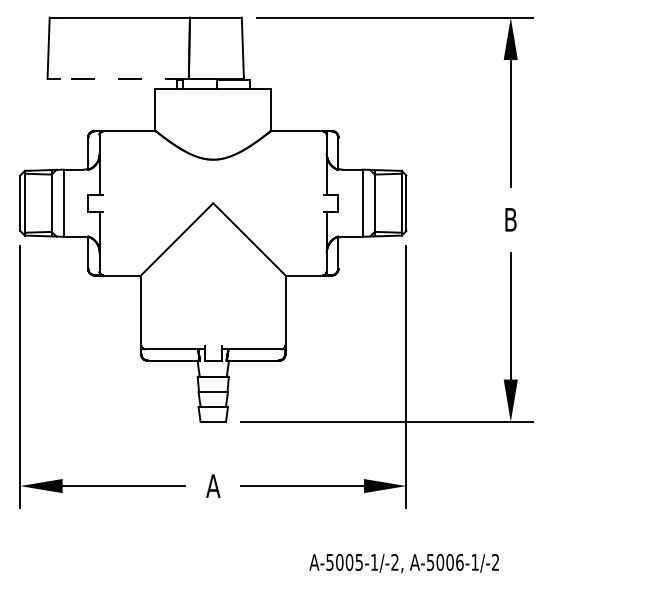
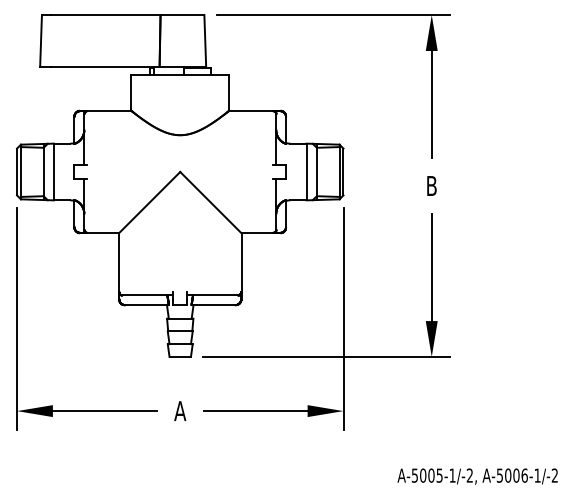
line: (124, 78) -> (105, 66), dashed -> solid
text: (404, 563) -> (477, 476), moved

